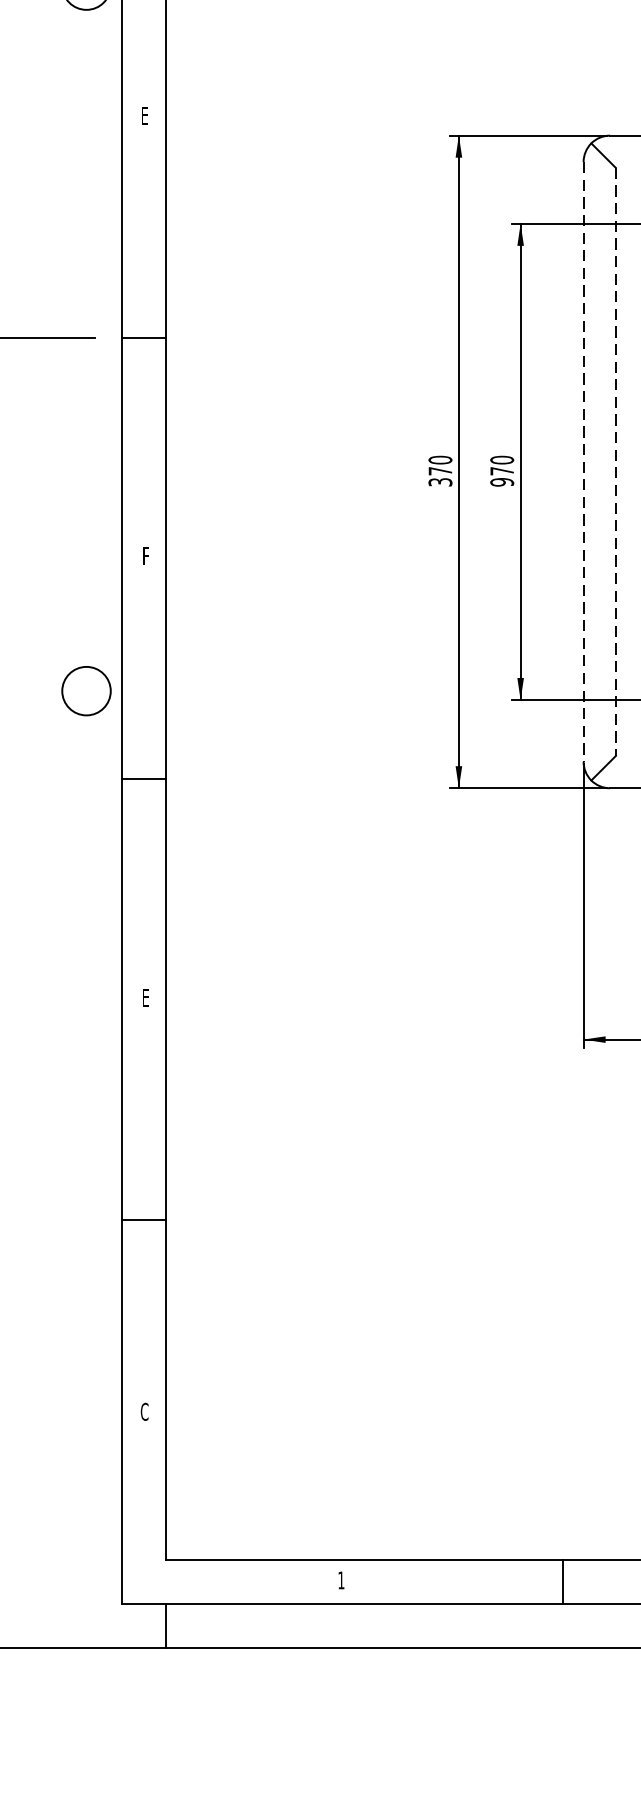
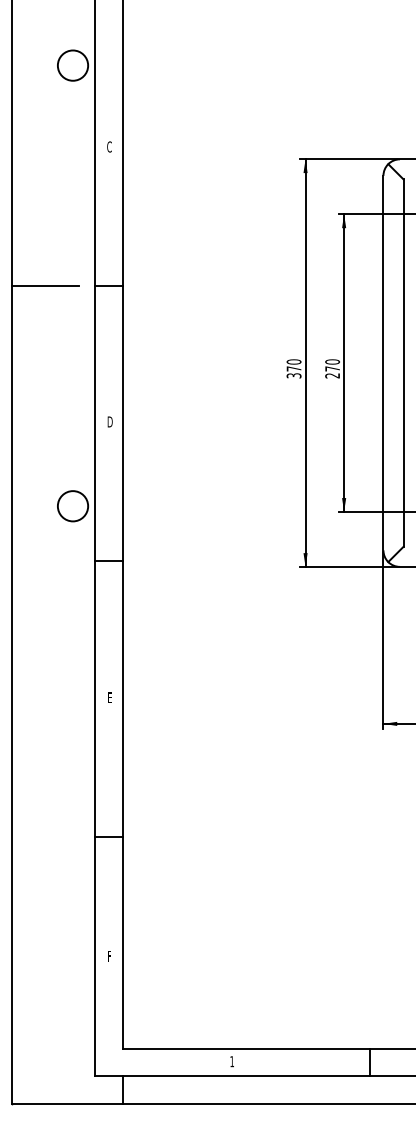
text: (144, 115) -> (109, 146), E -> C
line: (583, 462) -> (383, 363), dashed -> solid
line: (615, 462) -> (403, 363), dashed -> solid
text: (502, 481) -> (332, 375), 970 -> 270
text: (144, 555) -> (109, 421), F -> D
text: (144, 1410) -> (109, 955), C -> F

